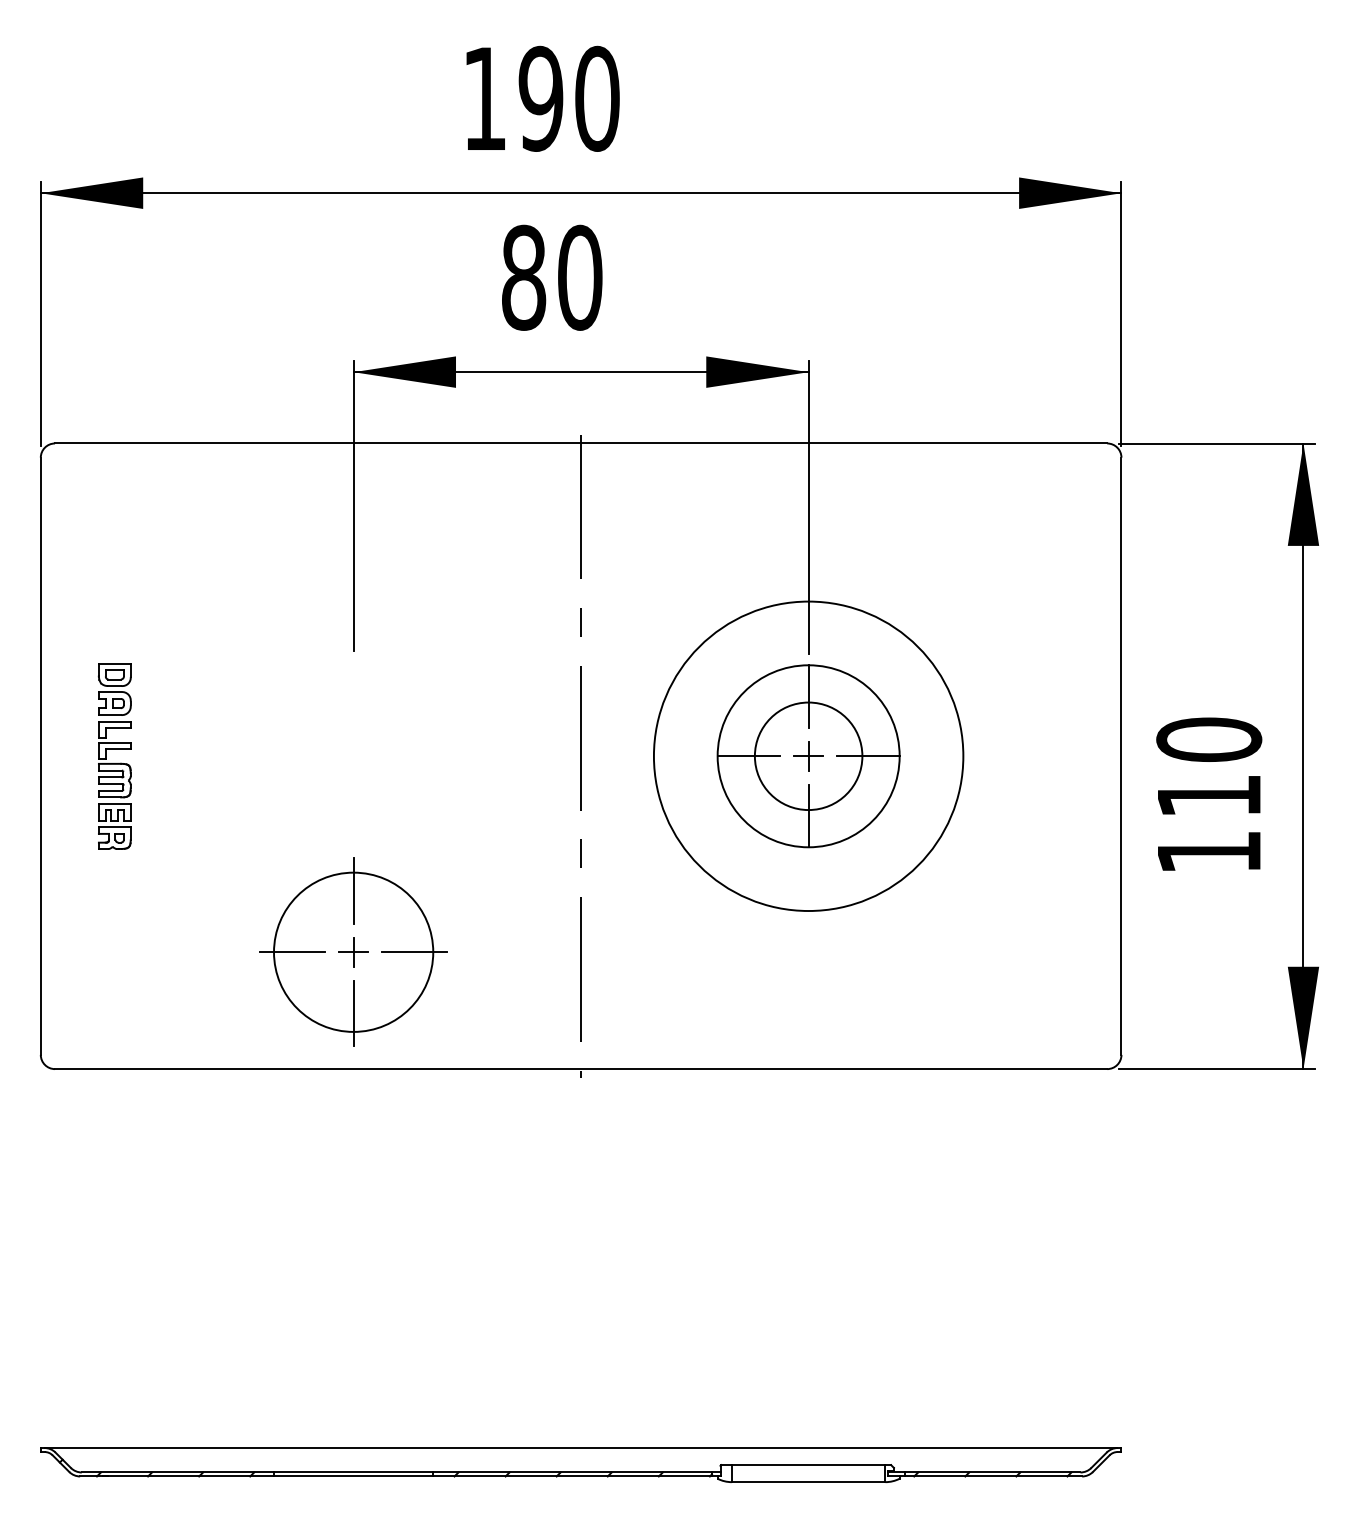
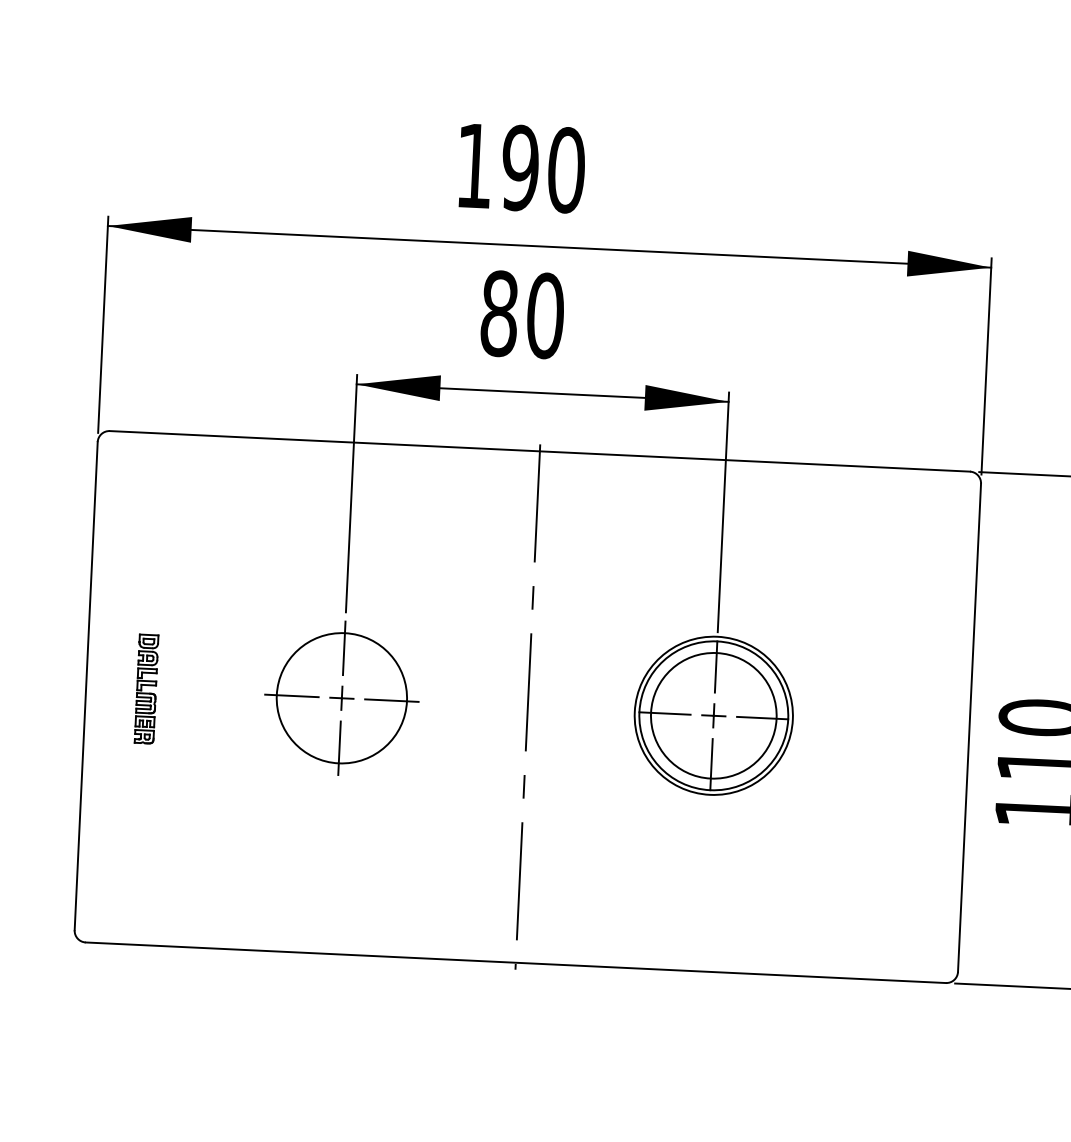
circle: (808, 755) -> (713, 715), size x0.62
part: (114, 756) -> (146, 689), size x0.71
circle: (808, 756) -> (713, 715), size x1.43
part: (353, 951) -> (341, 697), moved

